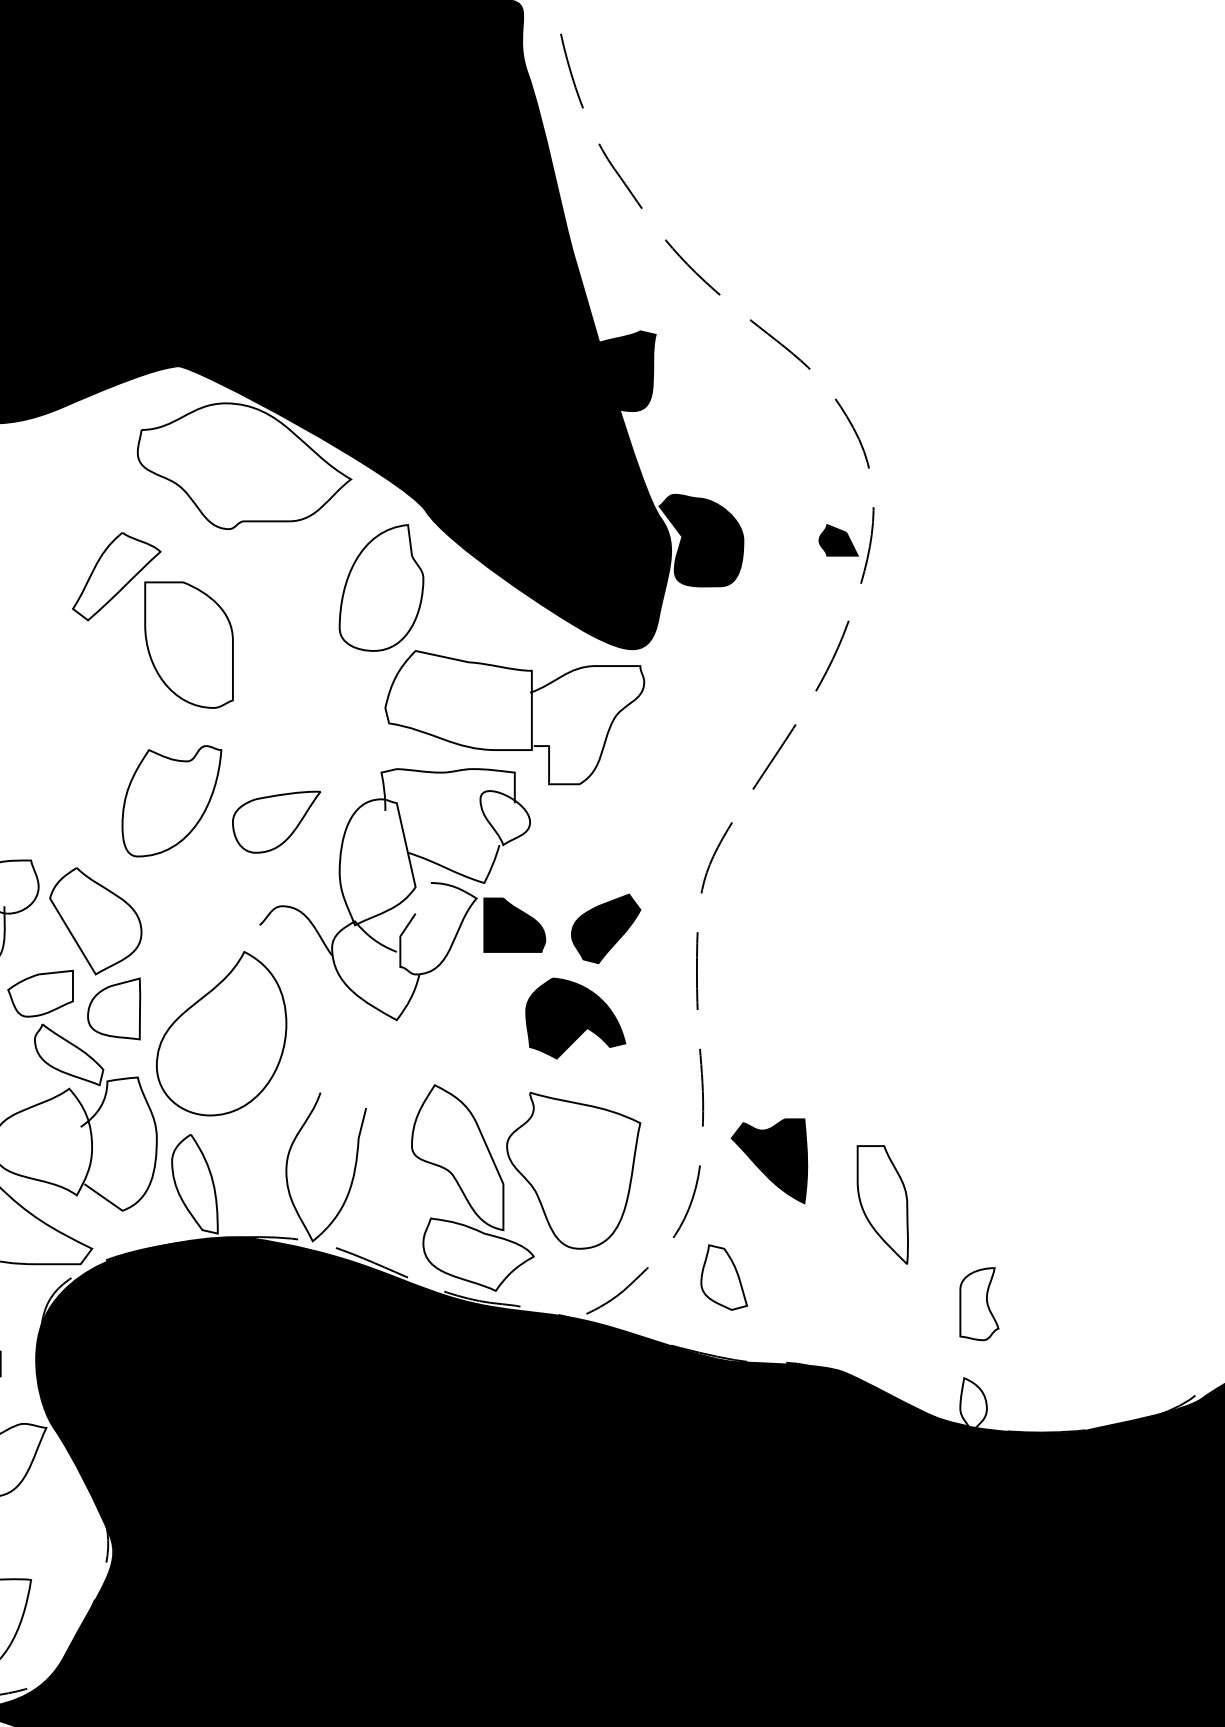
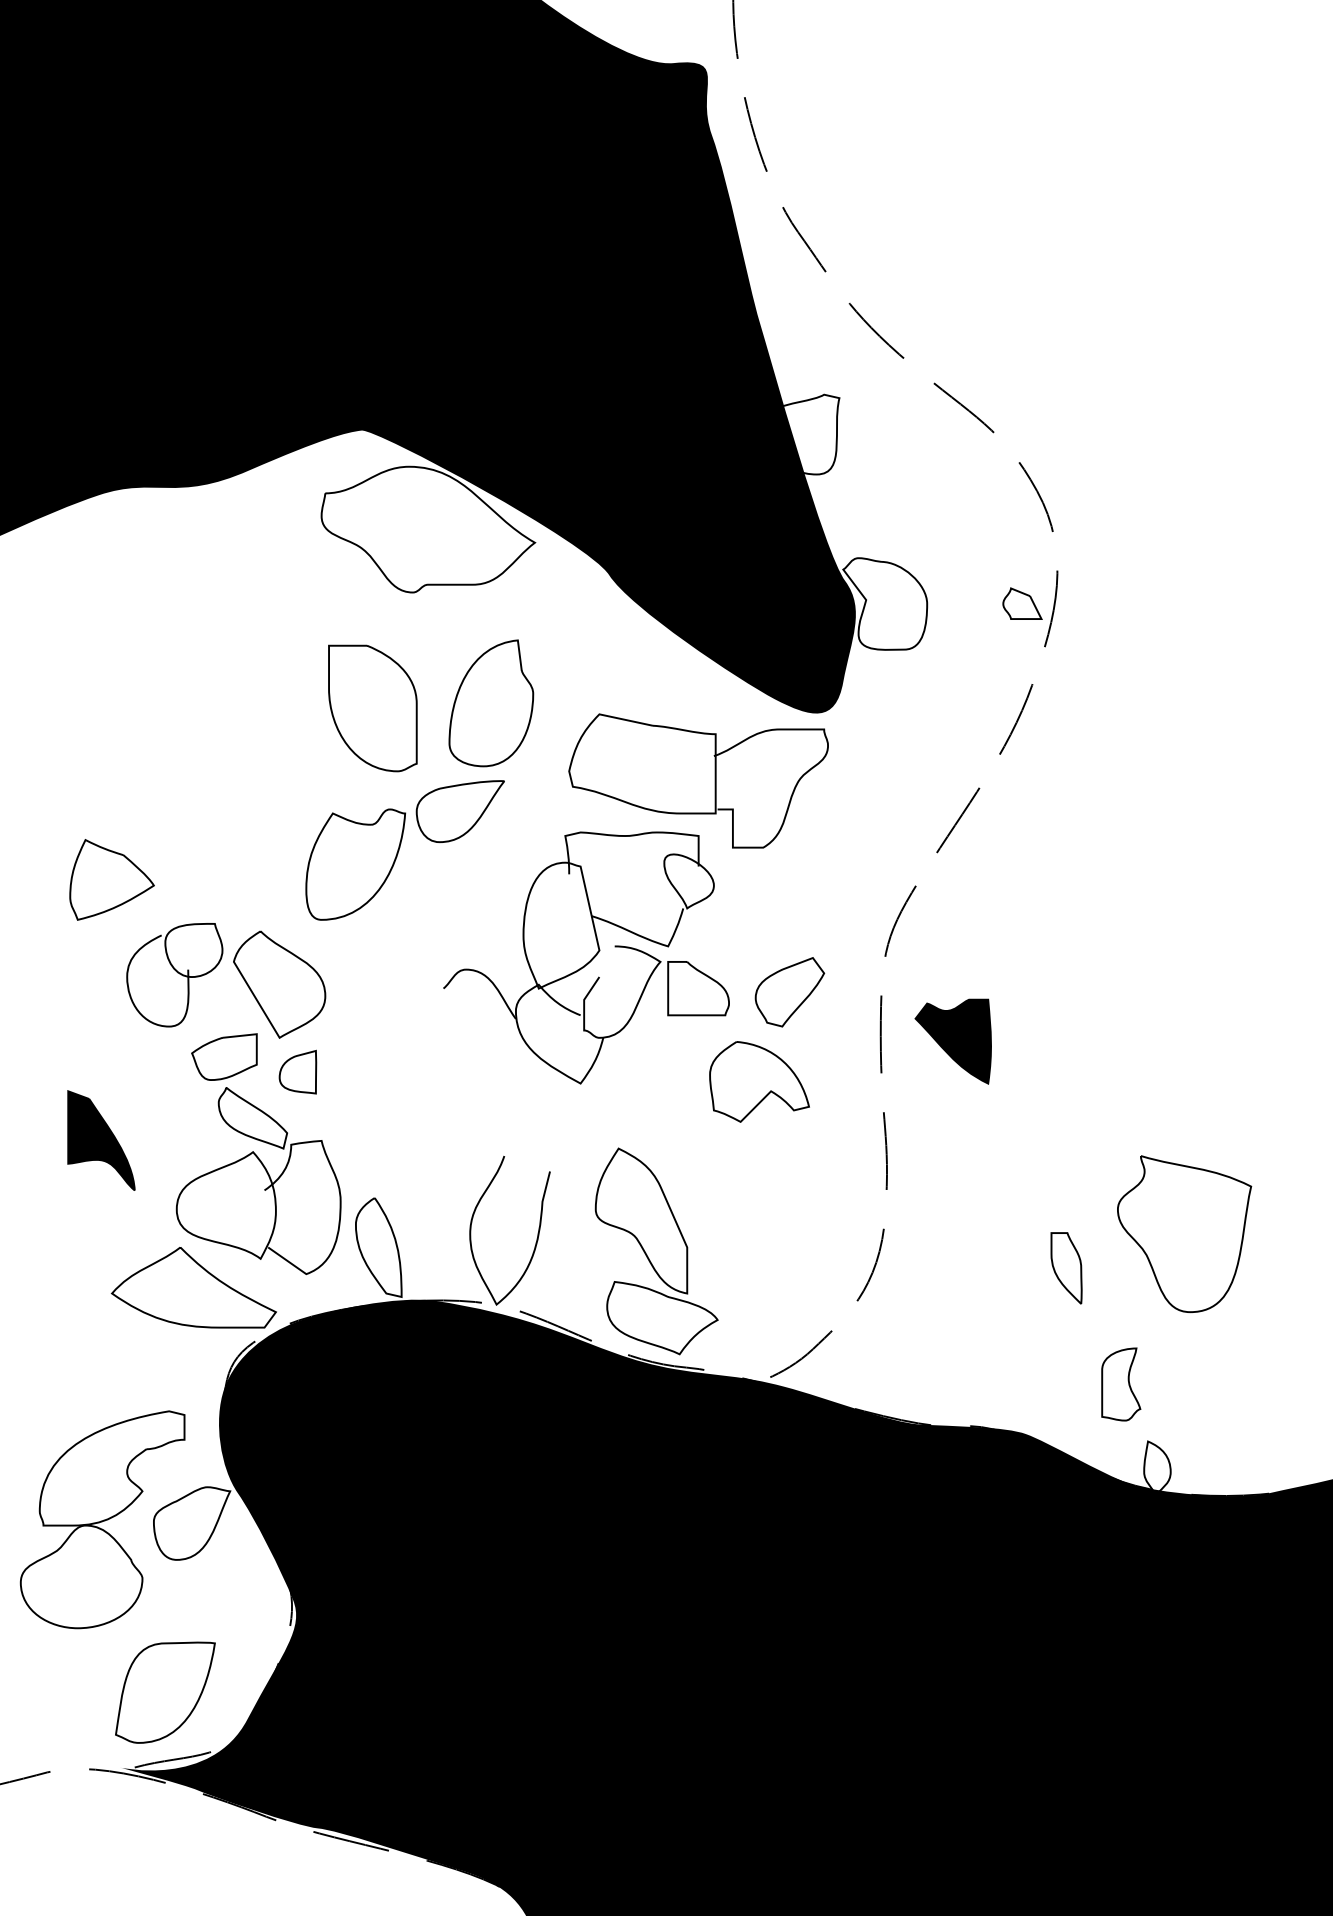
fill: (613, 371) -> (797, 434), removed
fill: (701, 540) -> (885, 603), removed
fill: (838, 540) -> (1022, 603), removed
part: (116, 576) -> (300, 639), removed
part: (381, 588) -> (491, 703), moved
part: (275, 822) -> (459, 811), moved
fill: (514, 925) -> (698, 988), removed
fill: (605, 929) -> (789, 992), removed
part: (113, 1008) -> (297, 1071), size x0.7
fill: (575, 1018) -> (759, 1081), removed
part: (221, 1033) -> (405, 1096), removed
part: (768, 1161) -> (952, 1041), moved
part: (573, 1171) -> (1184, 1234), moved
part: (882, 1205) -> (1066, 1268), size x0.6
part: (723, 1277) -> (907, 1340), removed
part: (979, 1304) -> (1121, 1384), moved

